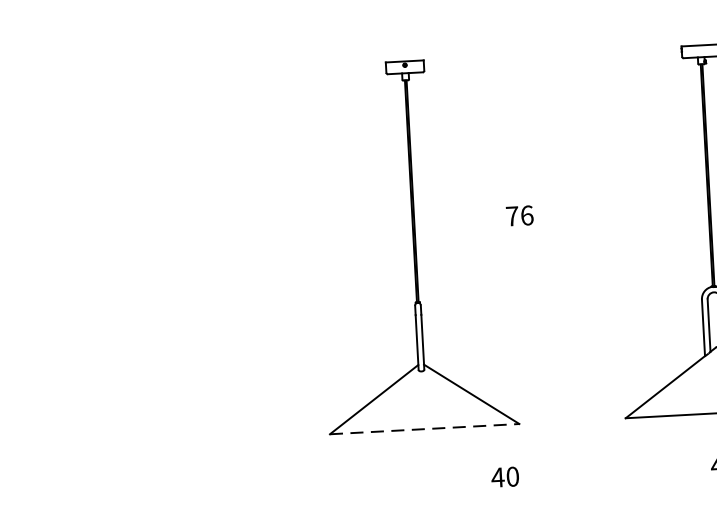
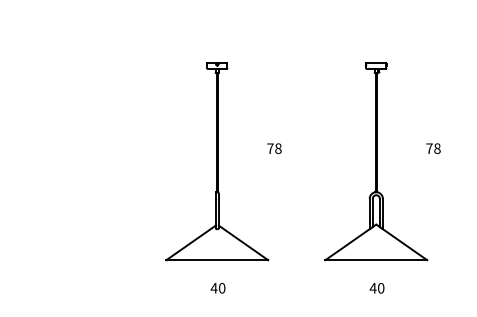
text: (527, 215) -> (278, 148), 76 -> 78
line: (425, 429) -> (217, 260), dashed -> solid
text: (504, 477) -> (217, 288), moved

